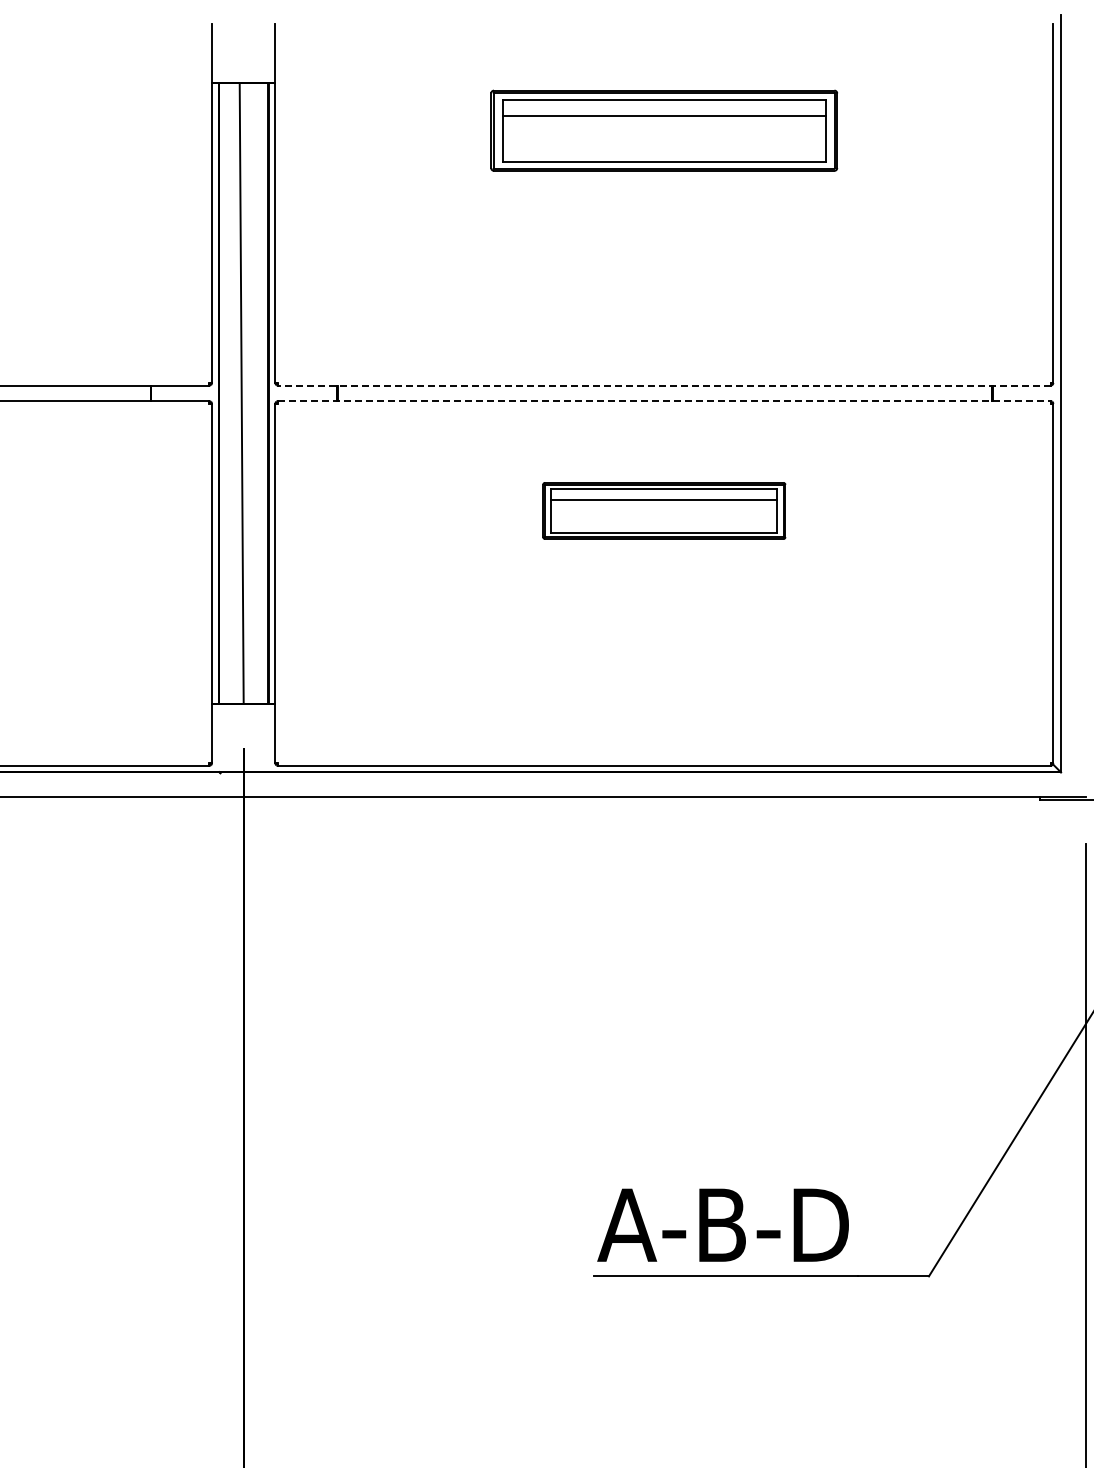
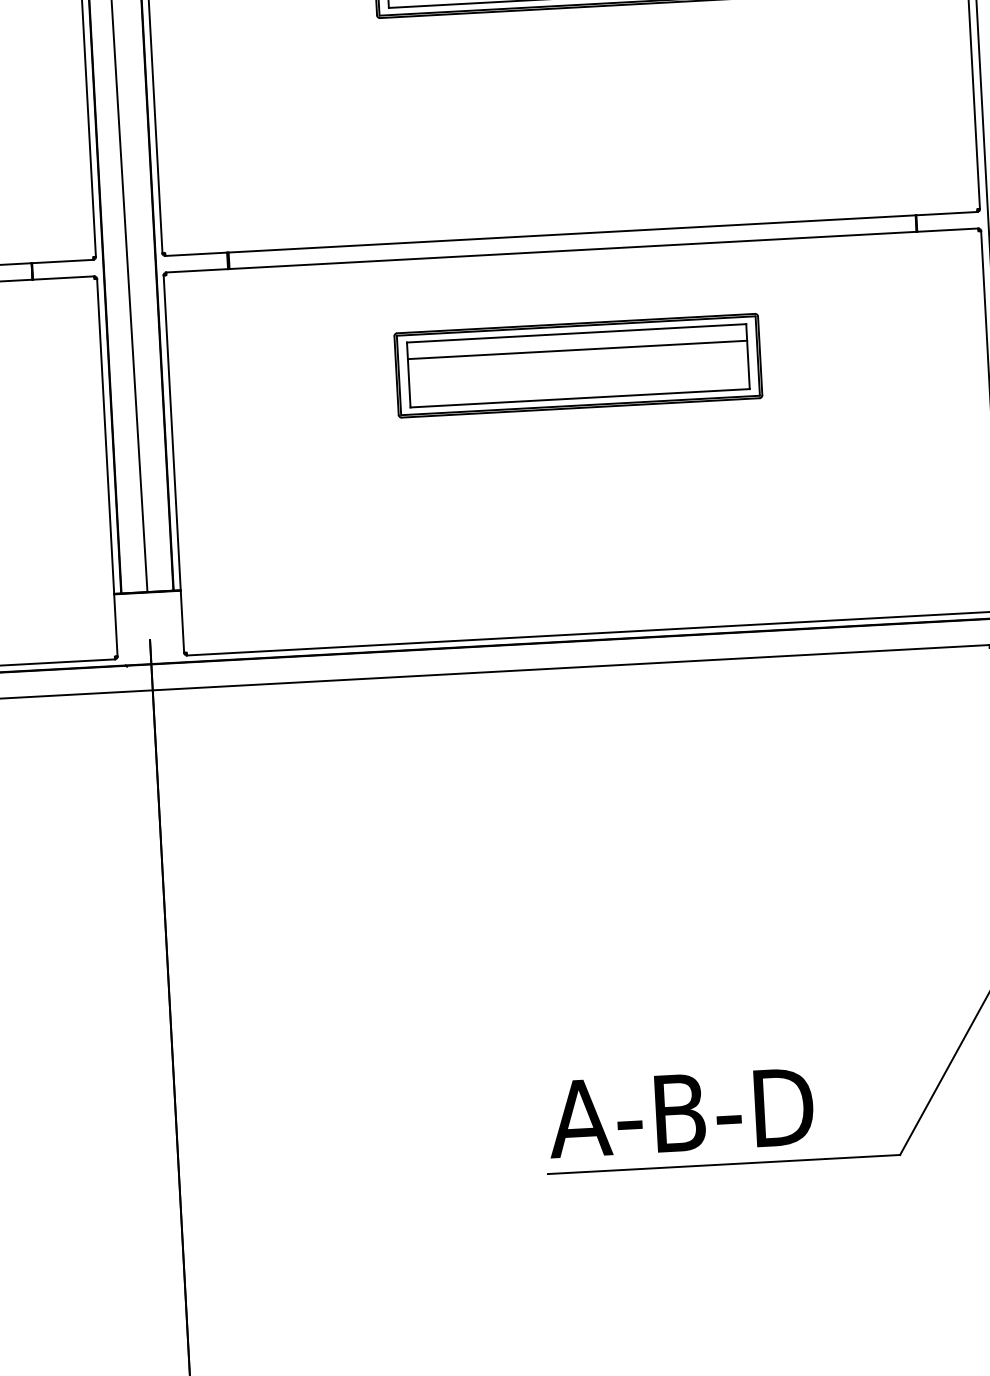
line: (663, 385) -> (570, 233), dashed -> solid
line: (664, 401) -> (572, 250), dashed -> solid
part: (664, 510) -> (578, 365), size x1.43

